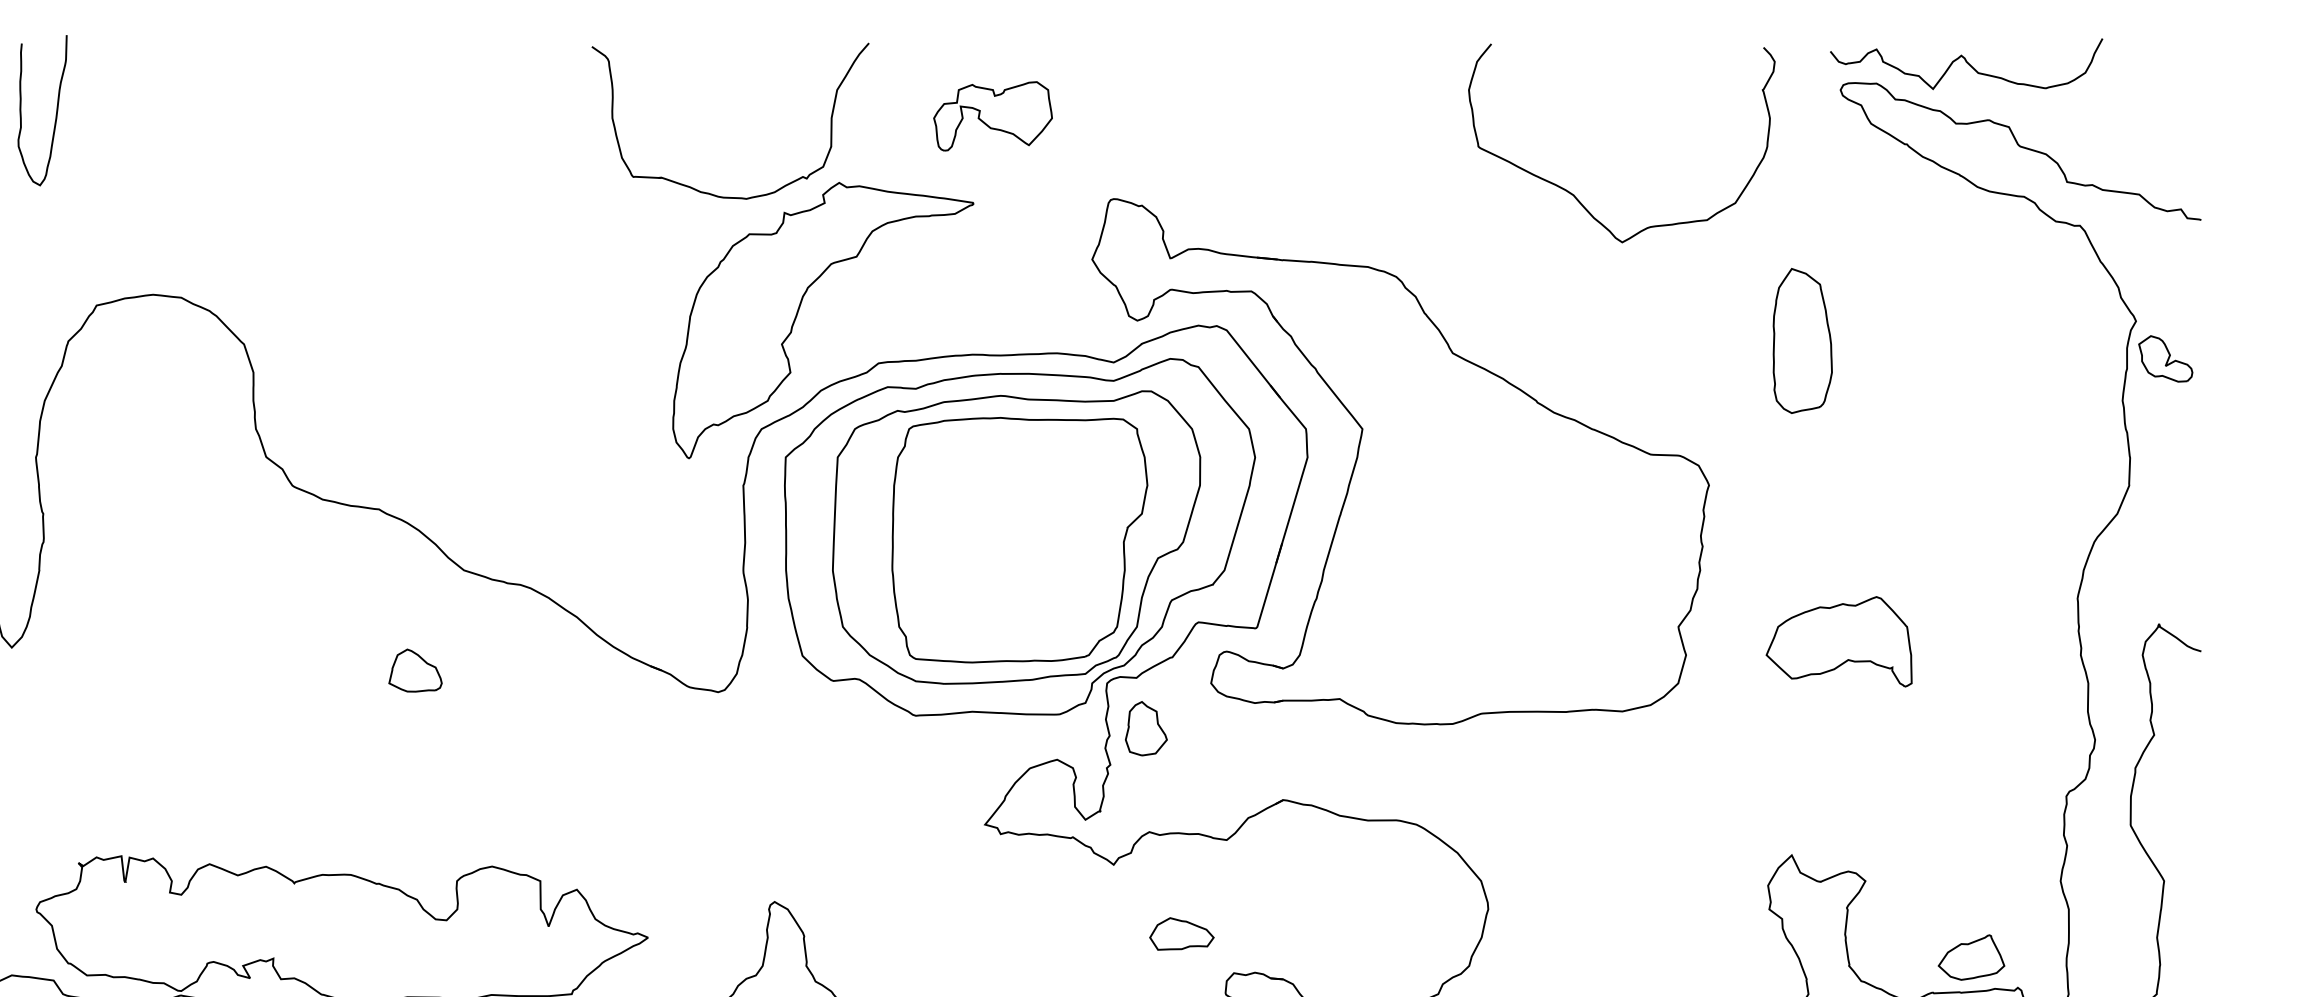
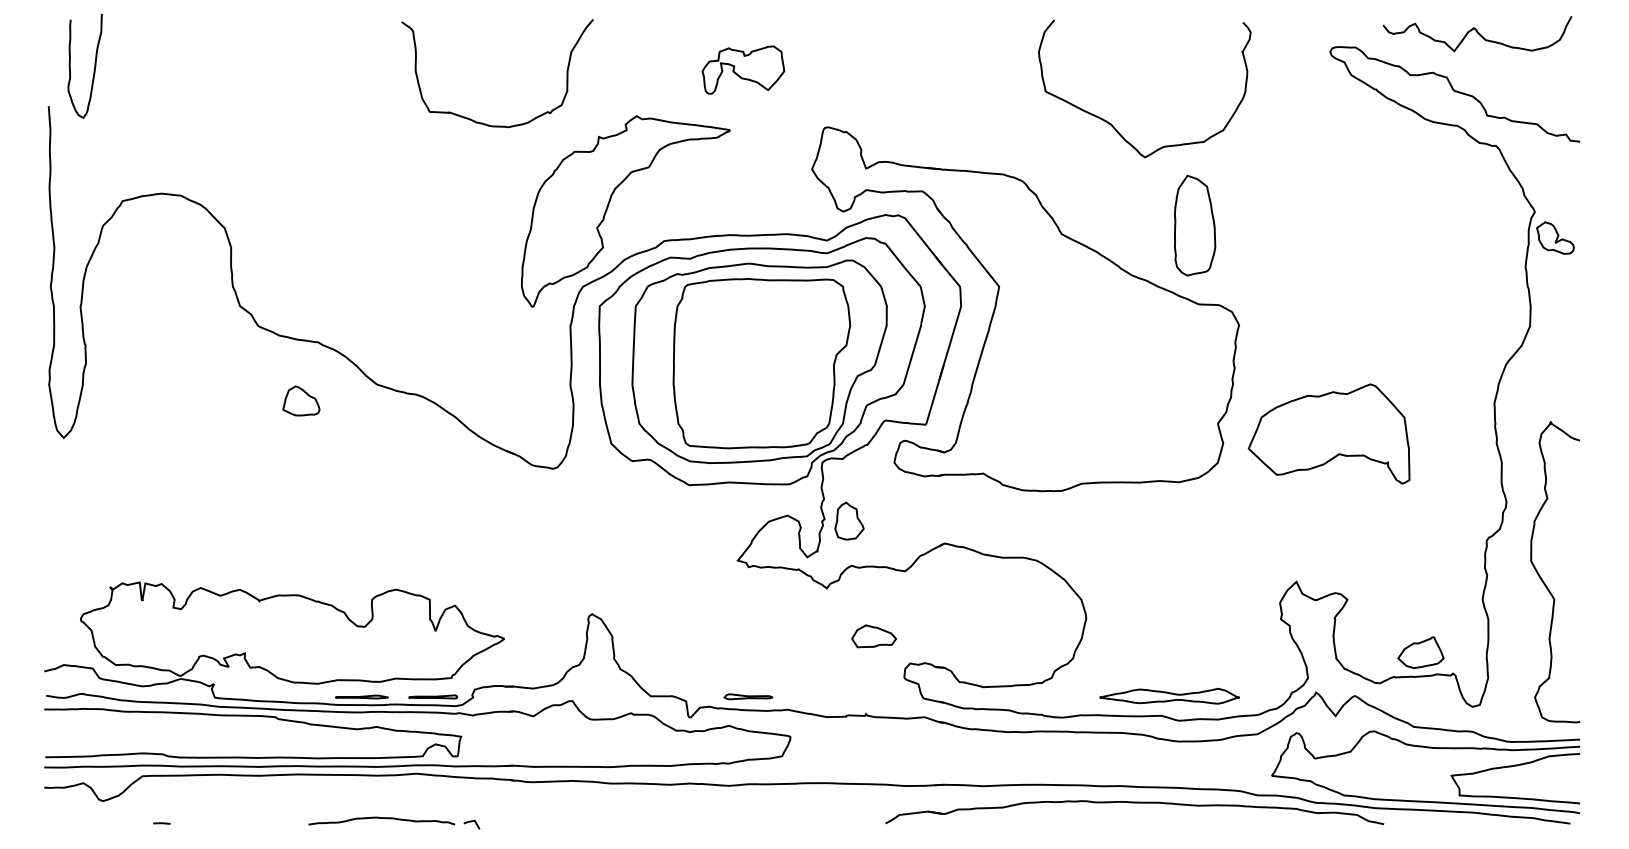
curve: (1966, 63) -> (1477, 33), moved
part: (708, 191) -> (482, 122), moved
curve: (1573, 193) -> (1111, 123), moved
part: (1803, 340) -> (1195, 225), moved
part: (1839, 641) -> (1329, 433), size x1.6
part: (415, 669) -> (301, 400), moved
part: (1146, 727) -> (849, 520), moved

